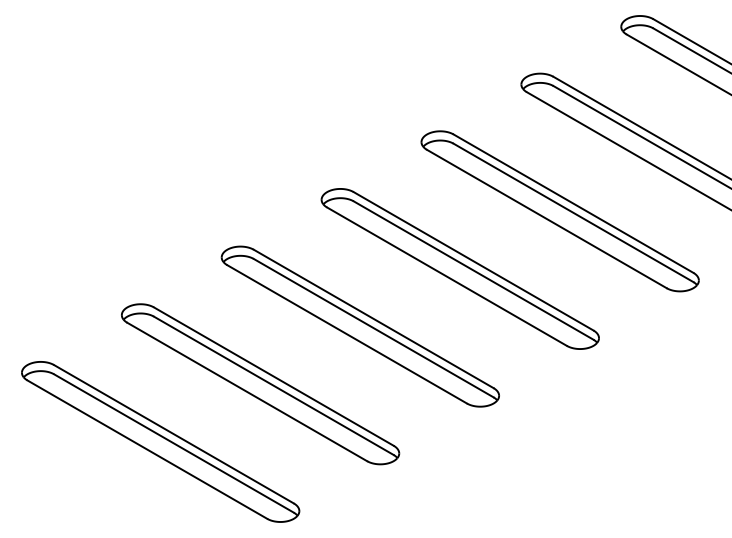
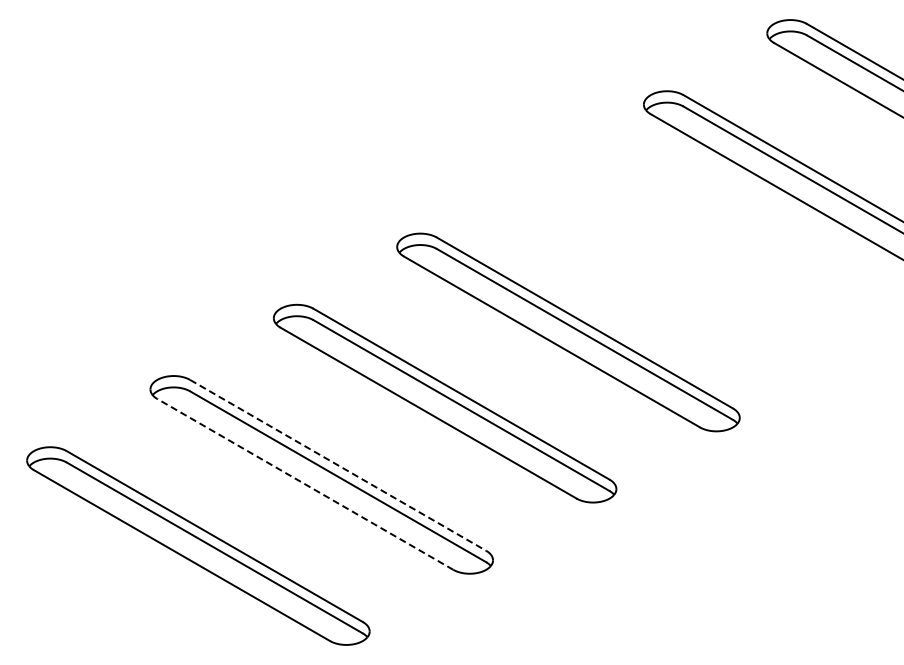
part: (559, 210) -> (691, 260), removed
line: (274, 376) -> (338, 465), solid -> dashed
line: (247, 392) -> (305, 484), solid -> dashed

